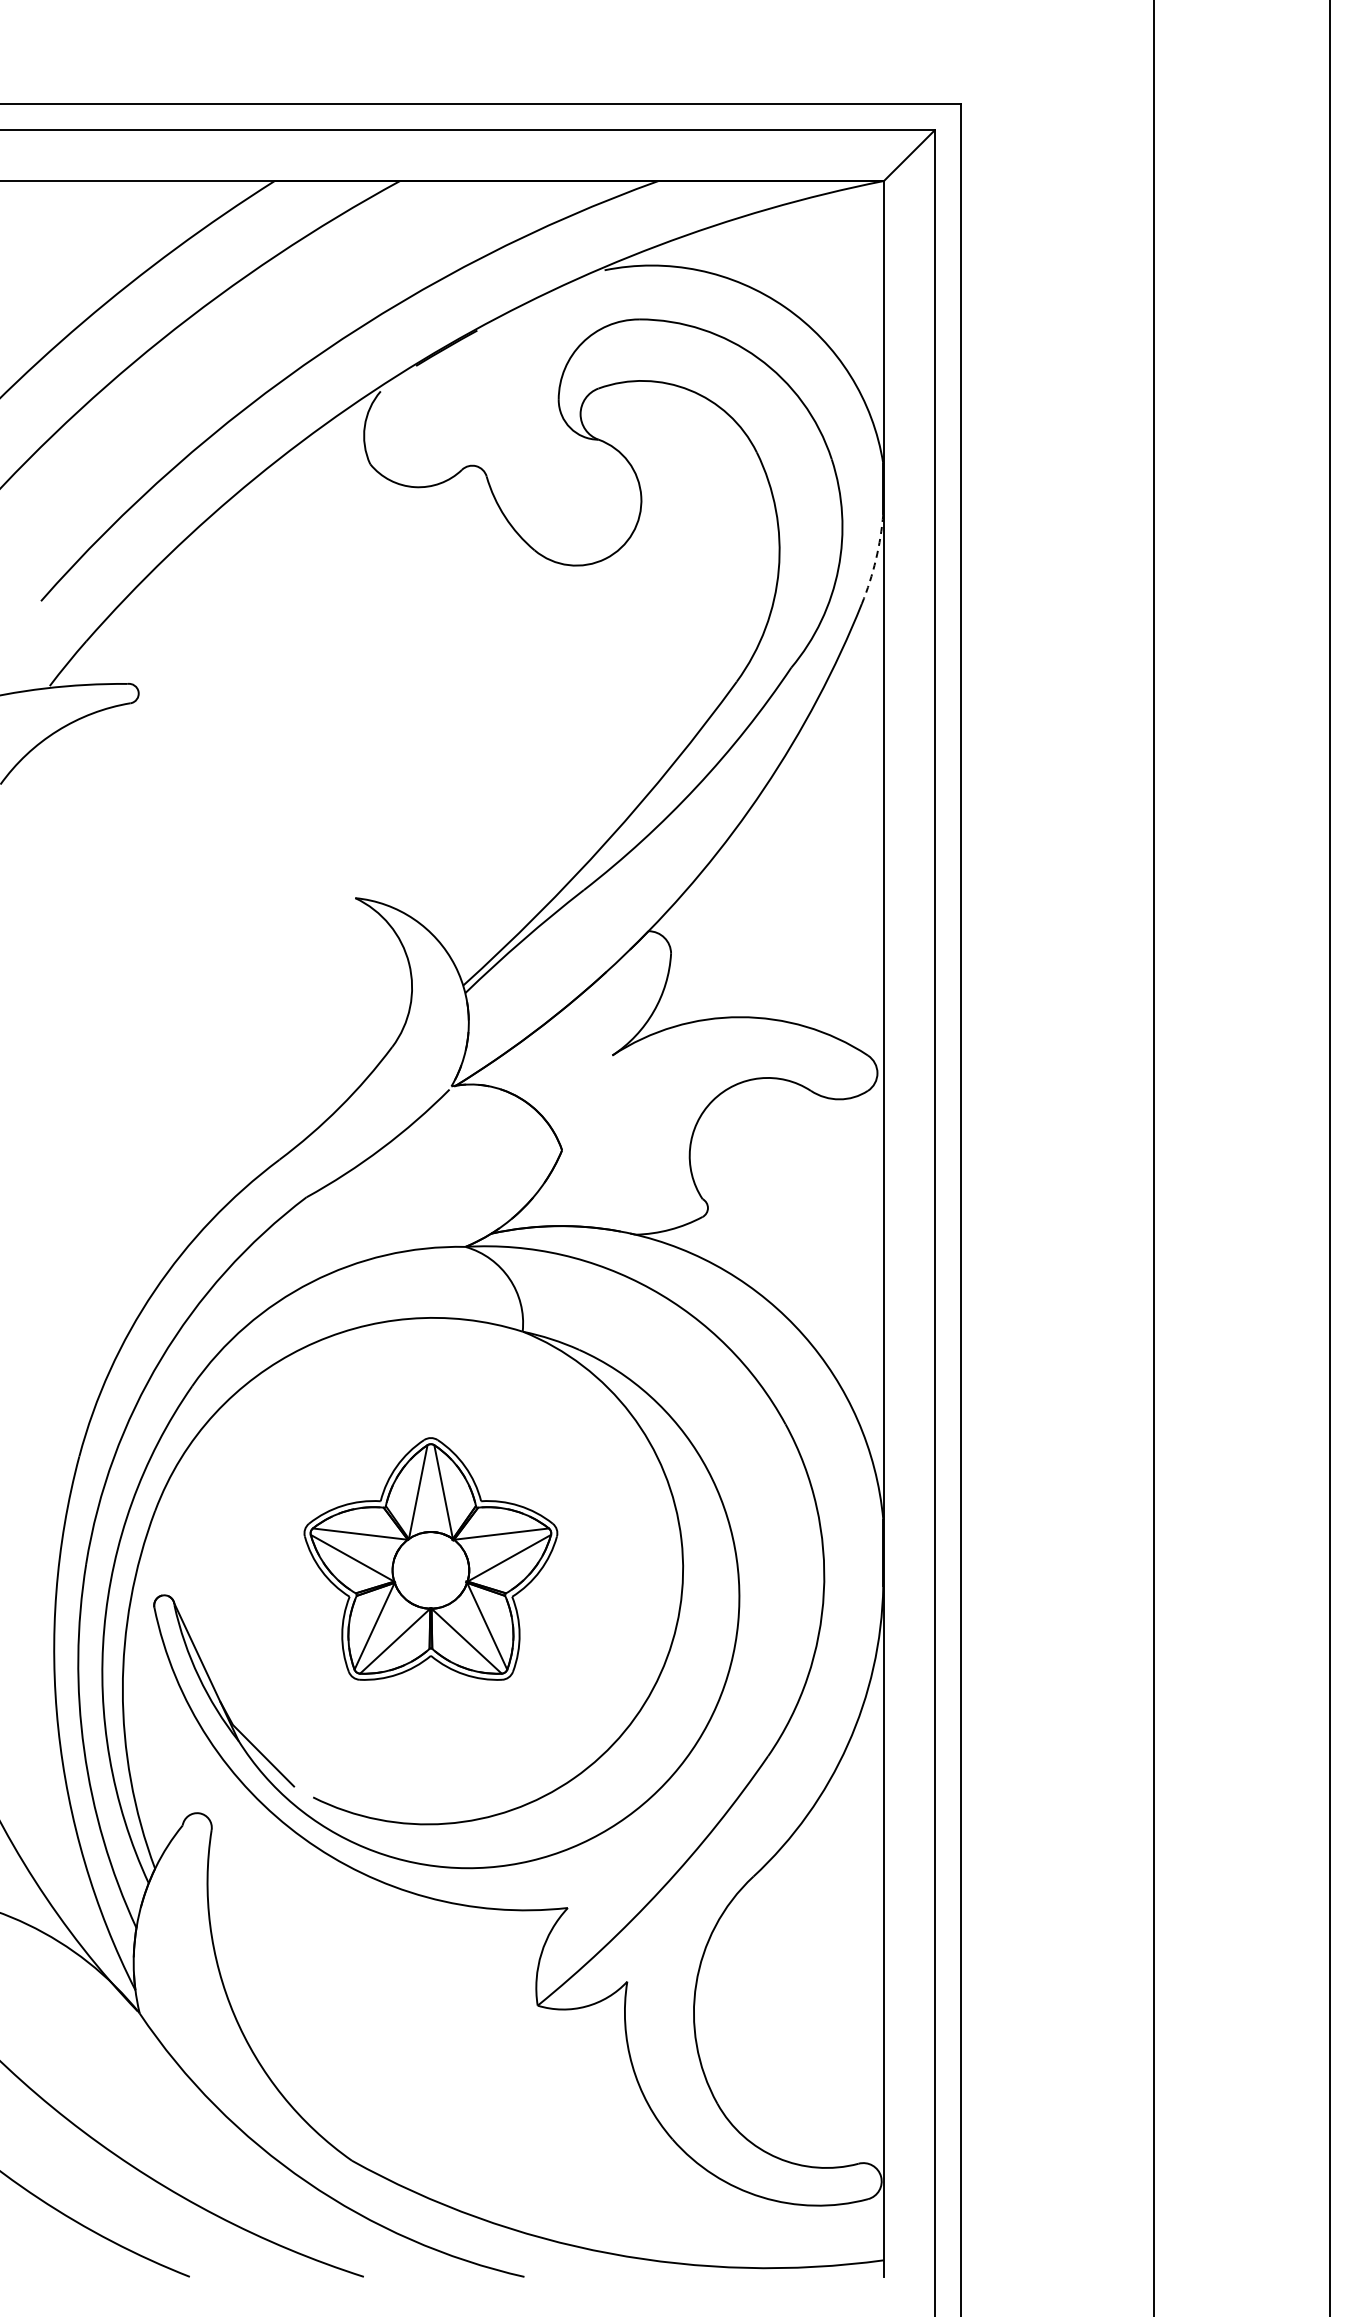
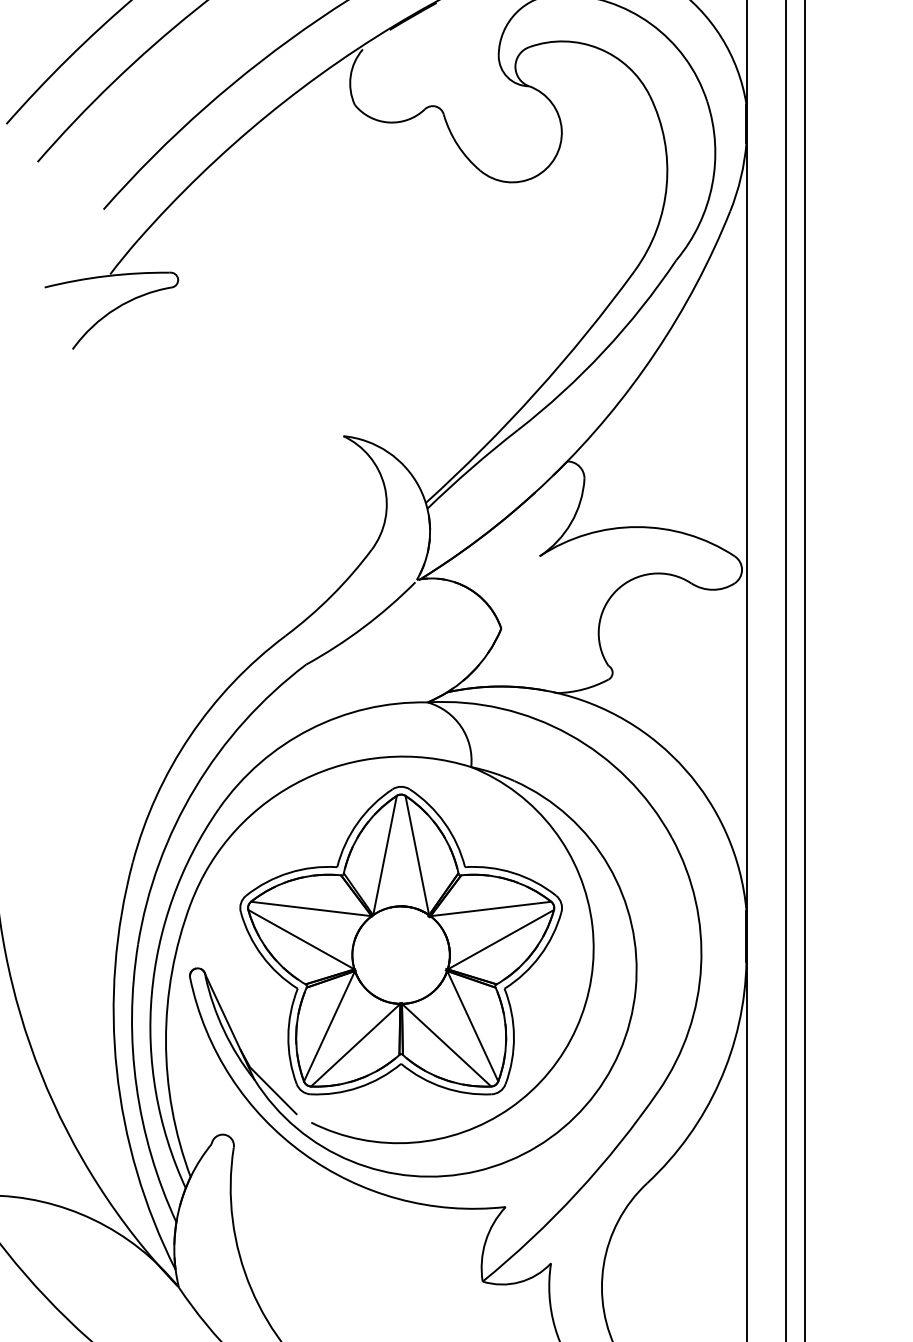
arc: (875, 559) -> (740, 177), dashed -> solid
part: (430, 1558) -> (400, 940), size x1.67

